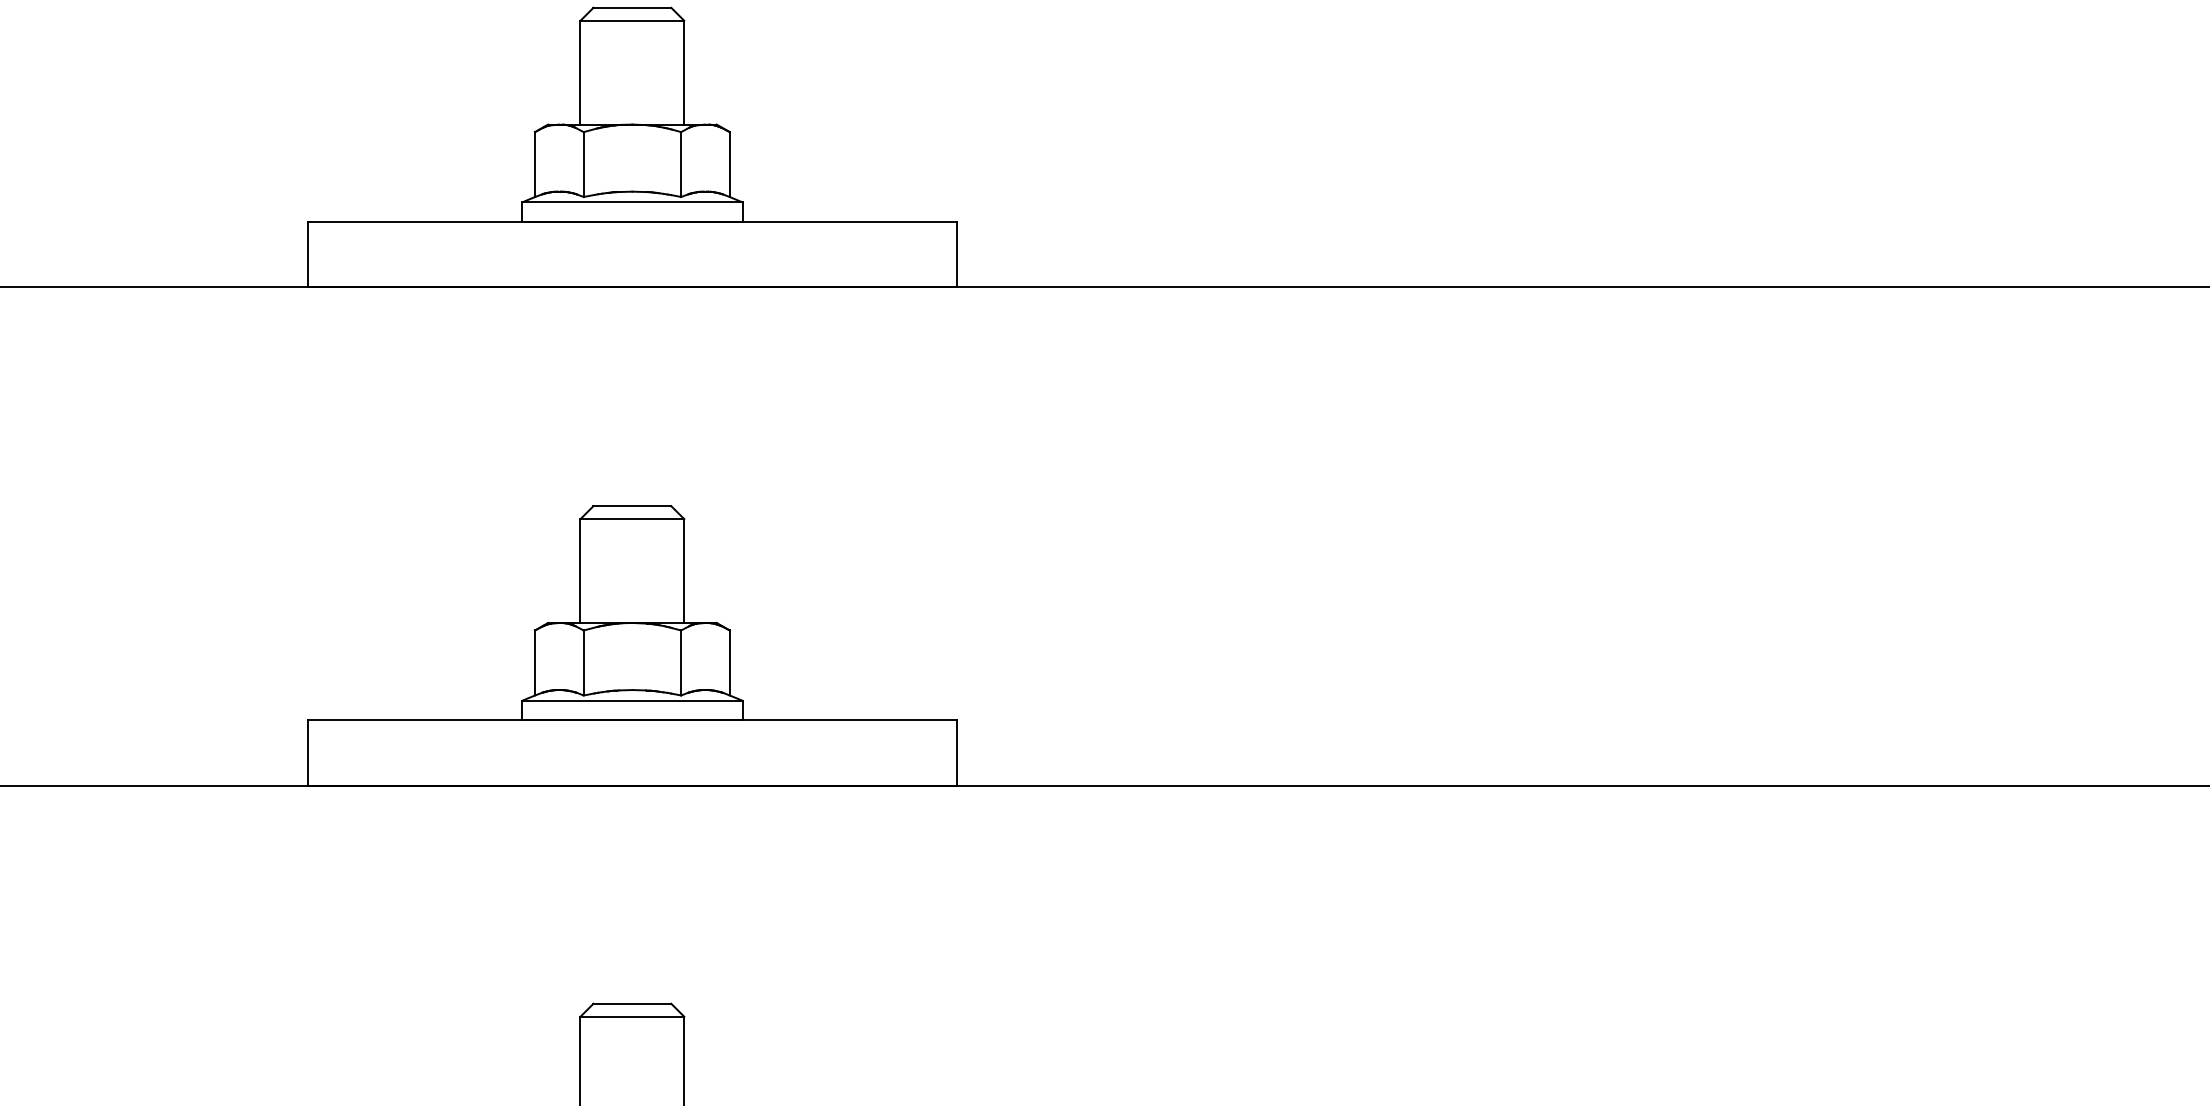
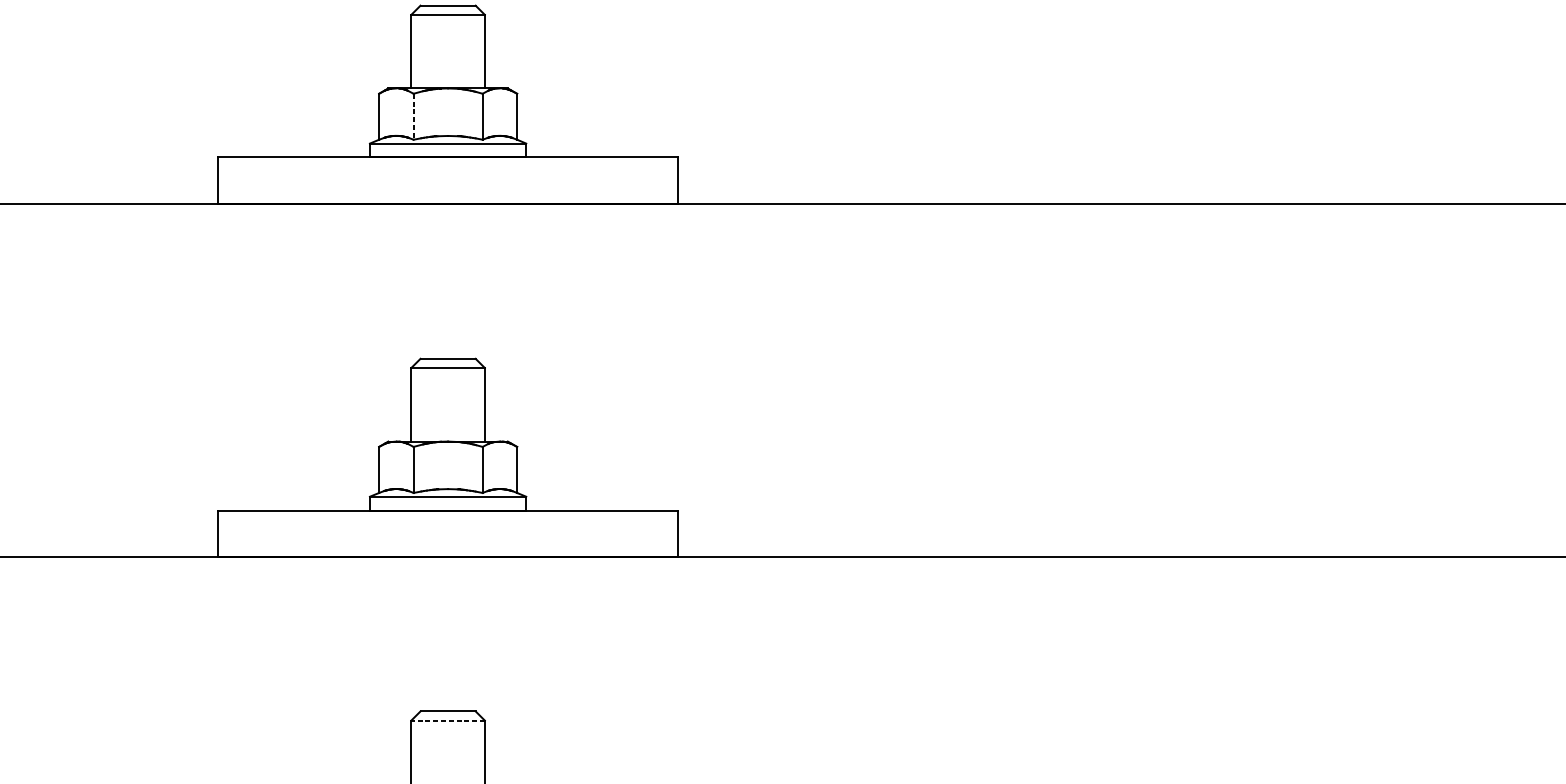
line: (583, 165) -> (413, 117), solid -> dashed
line: (632, 1016) -> (448, 720), solid -> dashed

